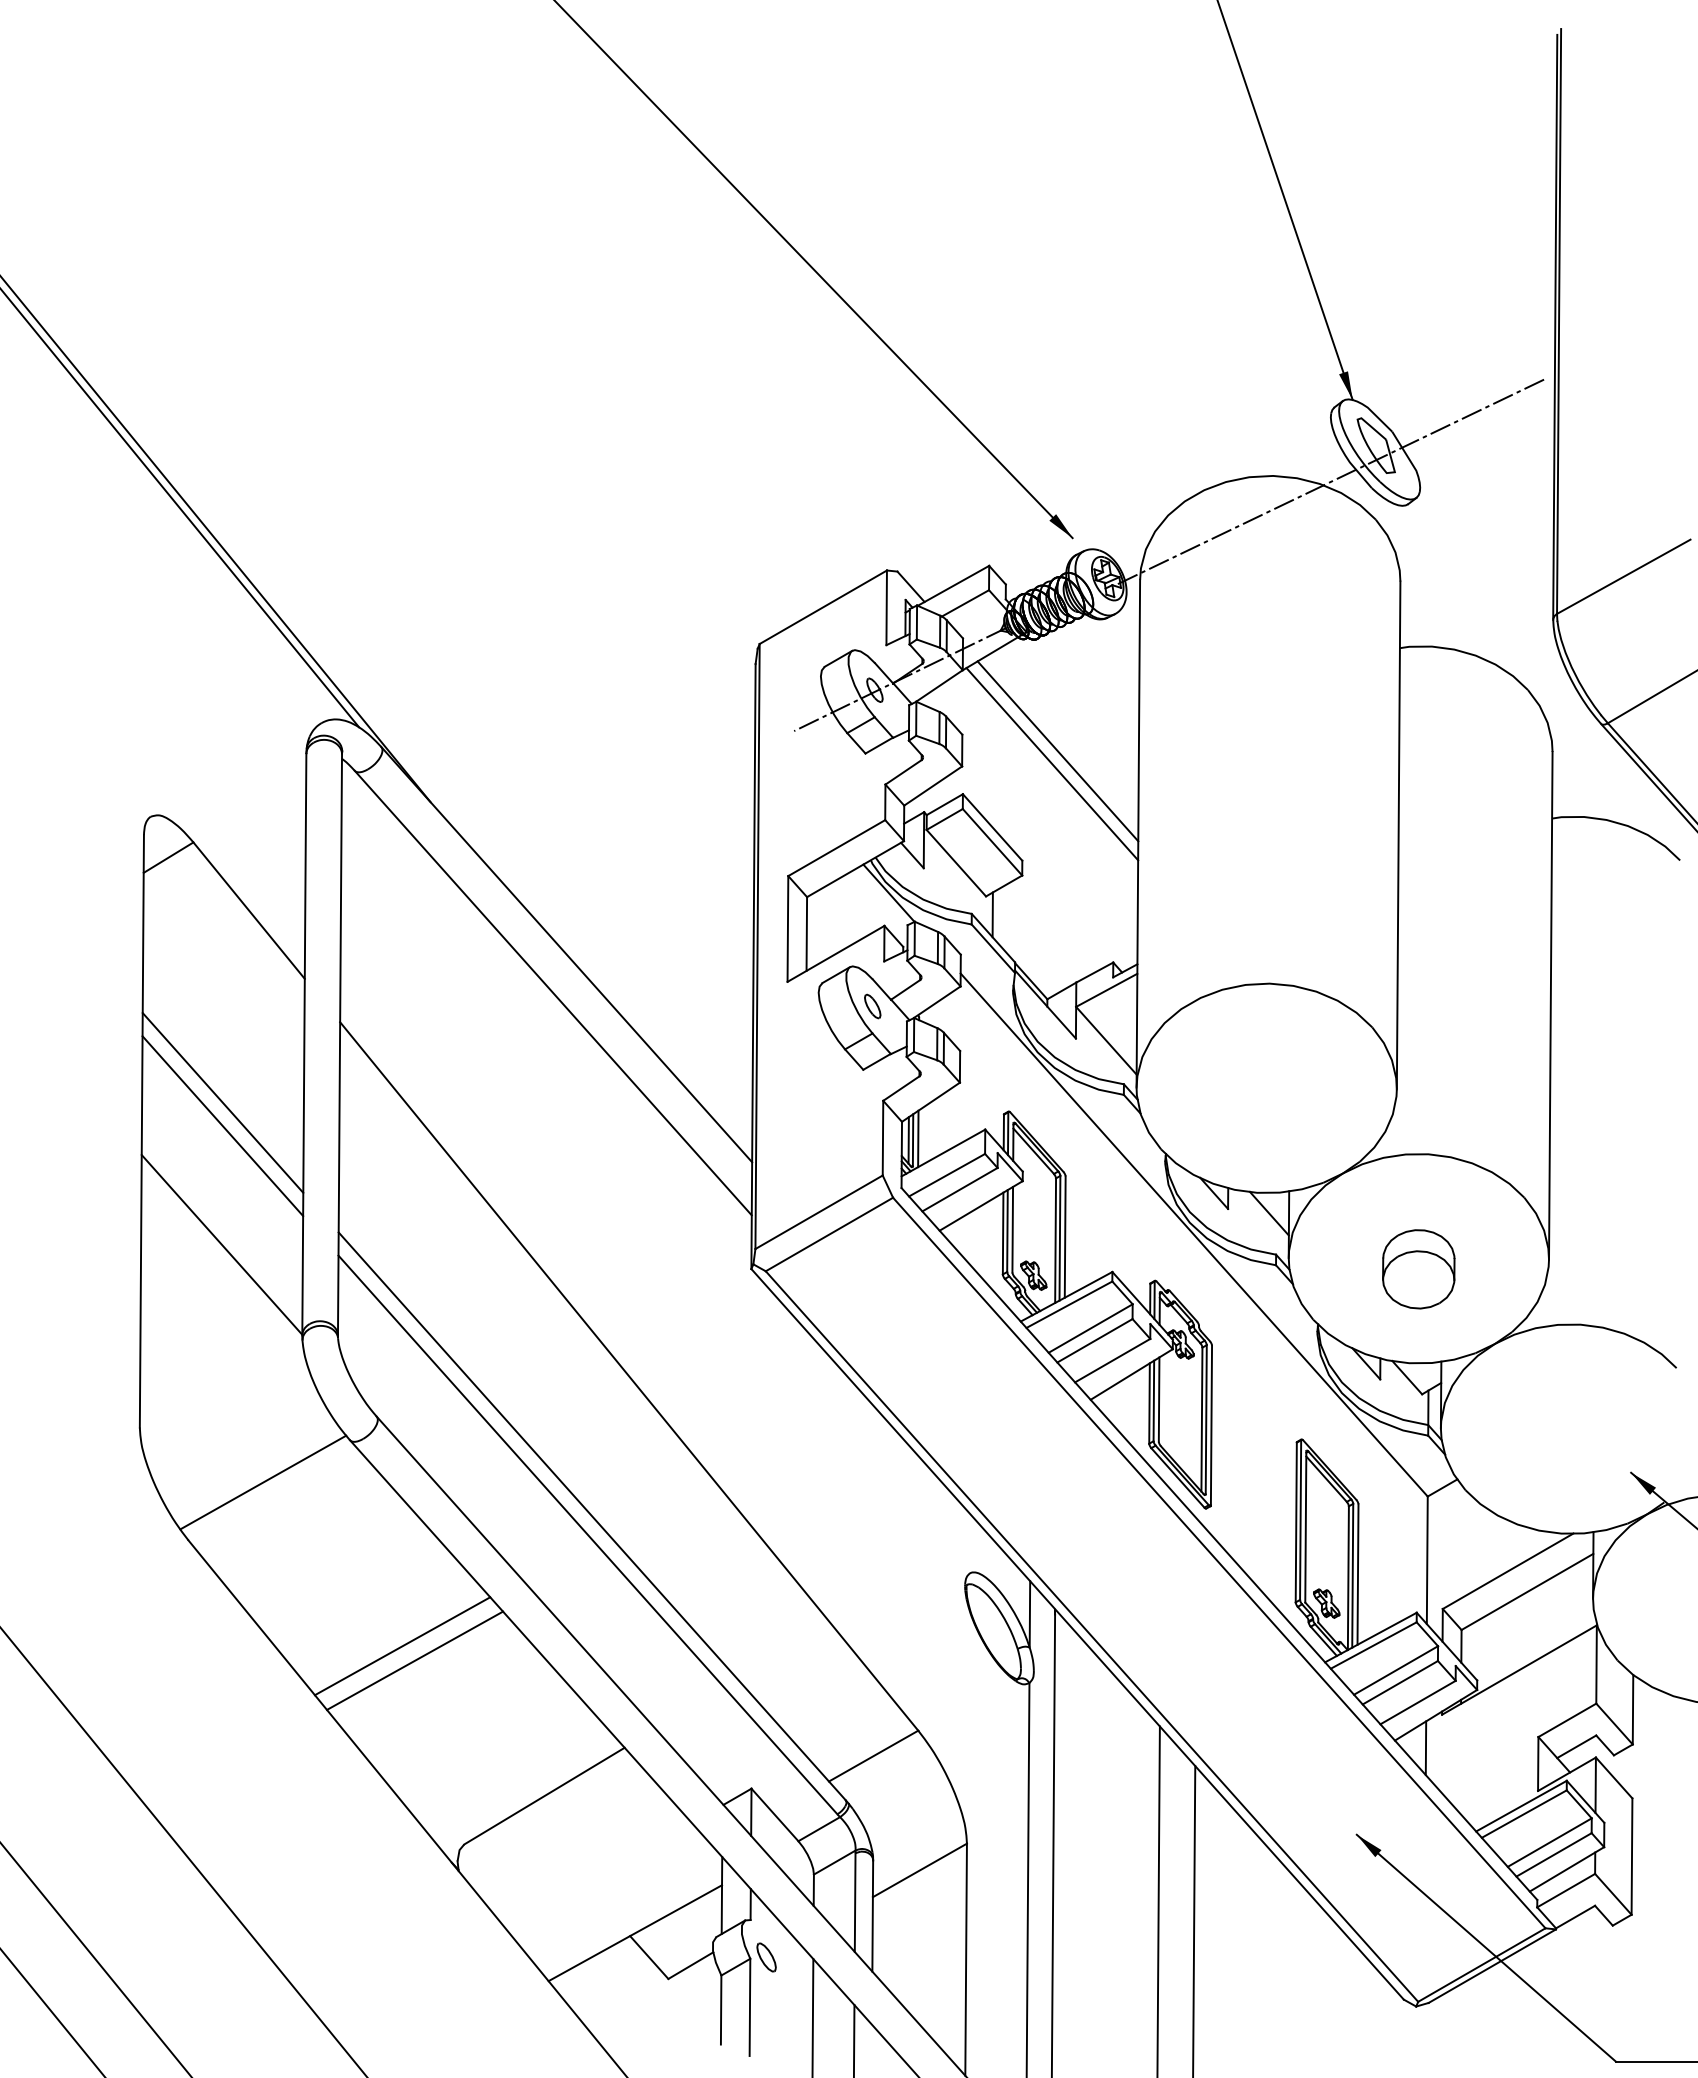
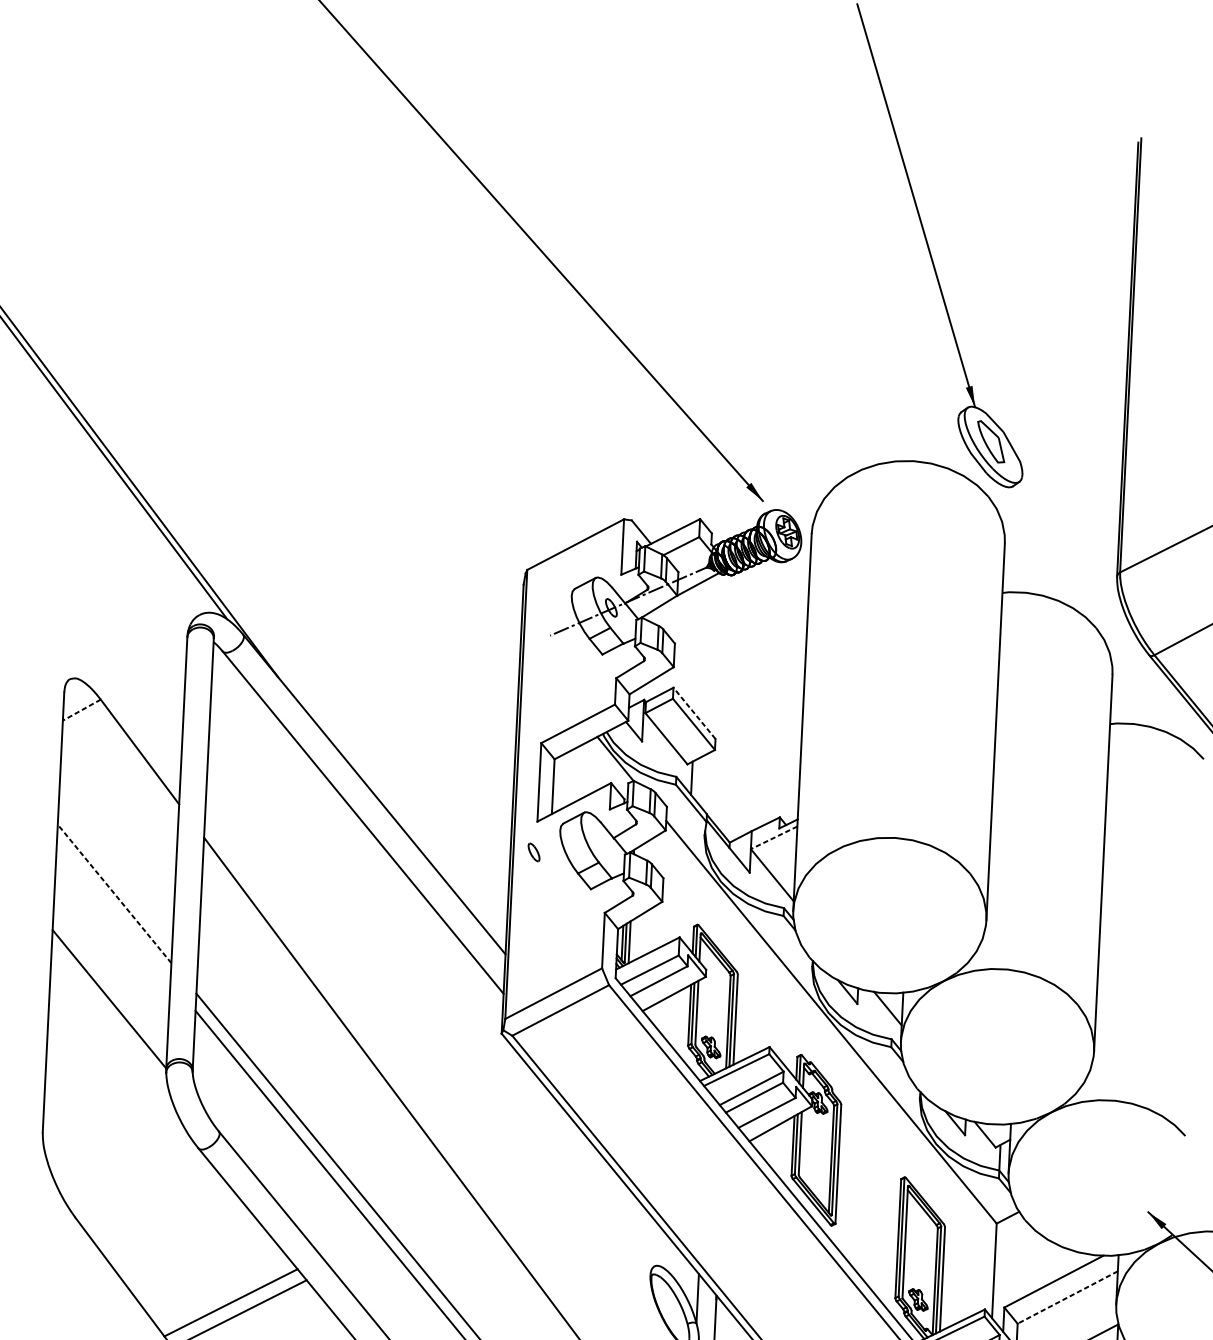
line: (1329, 482) -> (955, 467), removed
line: (1057, 751) -> (745, 659), removed
line: (1052, 764) -> (740, 668), removed
line: (992, 827) -> (694, 713), solid -> dashed
line: (168, 857) -> (81, 710), solid -> dashed
line: (1106, 990) -> (773, 837), solid -> dashed
part: (872, 1006) -> (533, 852), moved
line: (223, 1102) -> (114, 893), solid -> dashed
line: (222, 1126) -> (113, 911), removed
part: (1418, 1269) -> (996, 1054), removed
line: (263, 1482) -> (132, 1176), removed
line: (1527, 1592) -> (1067, 1297), solid -> dashed

